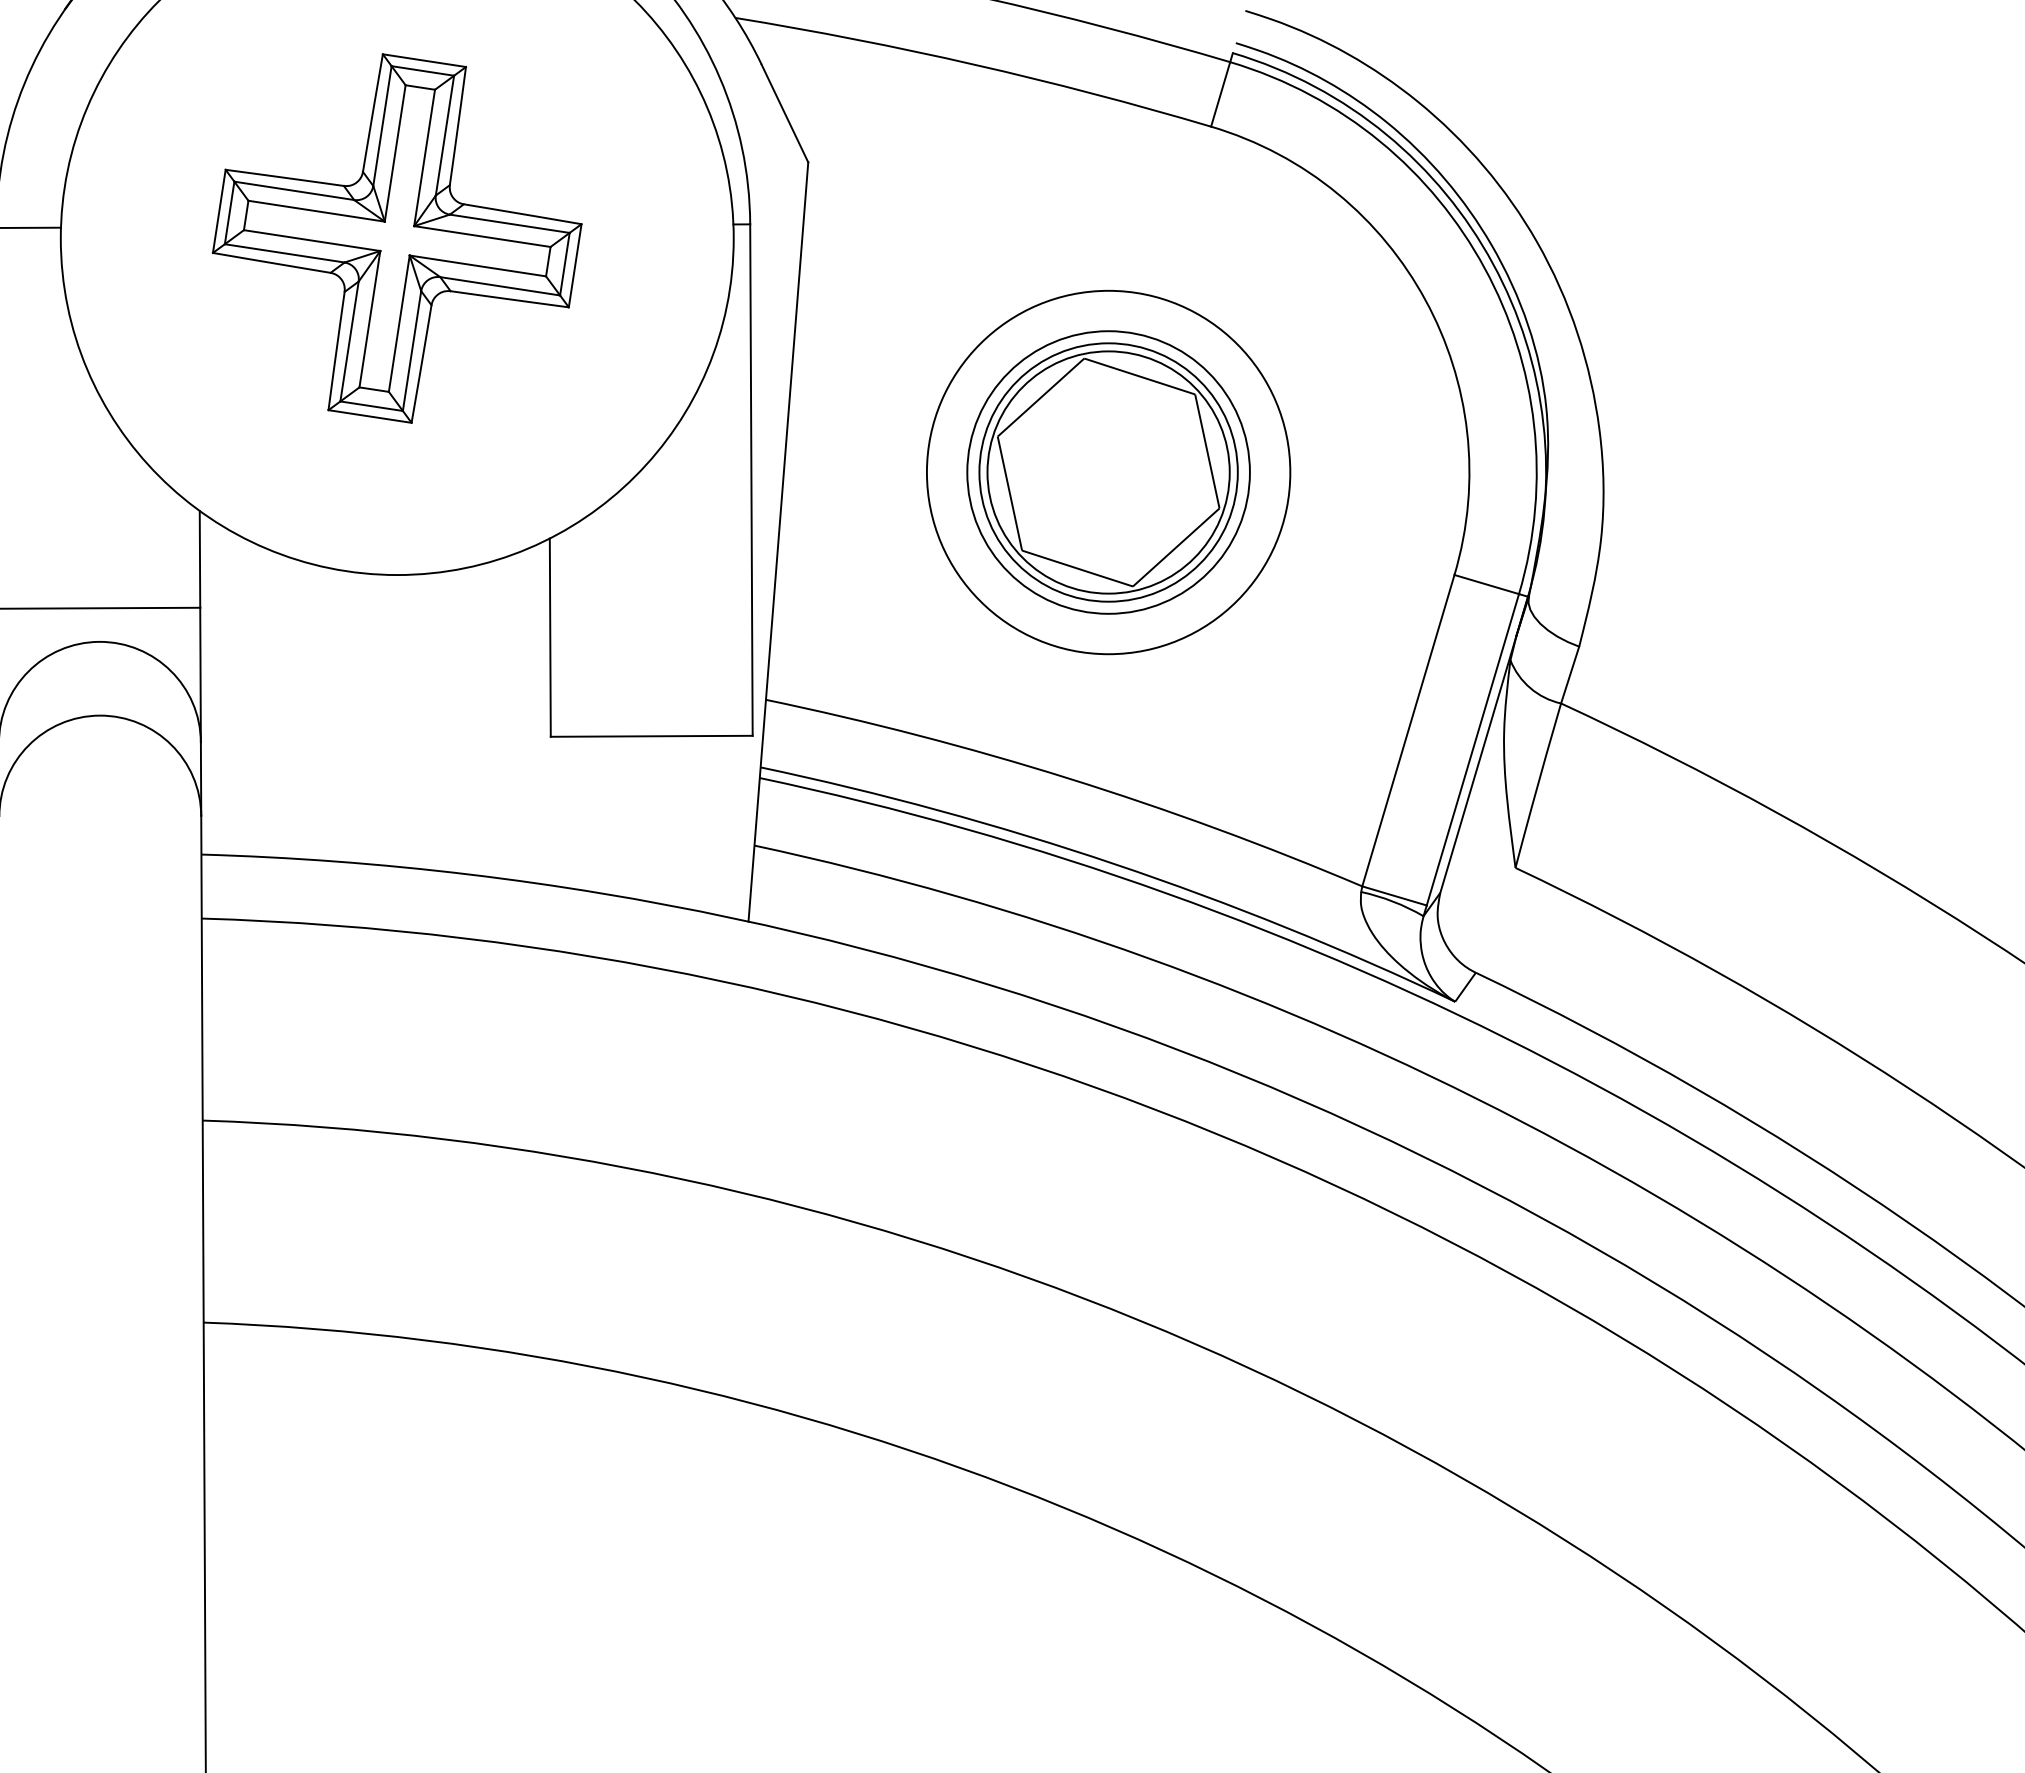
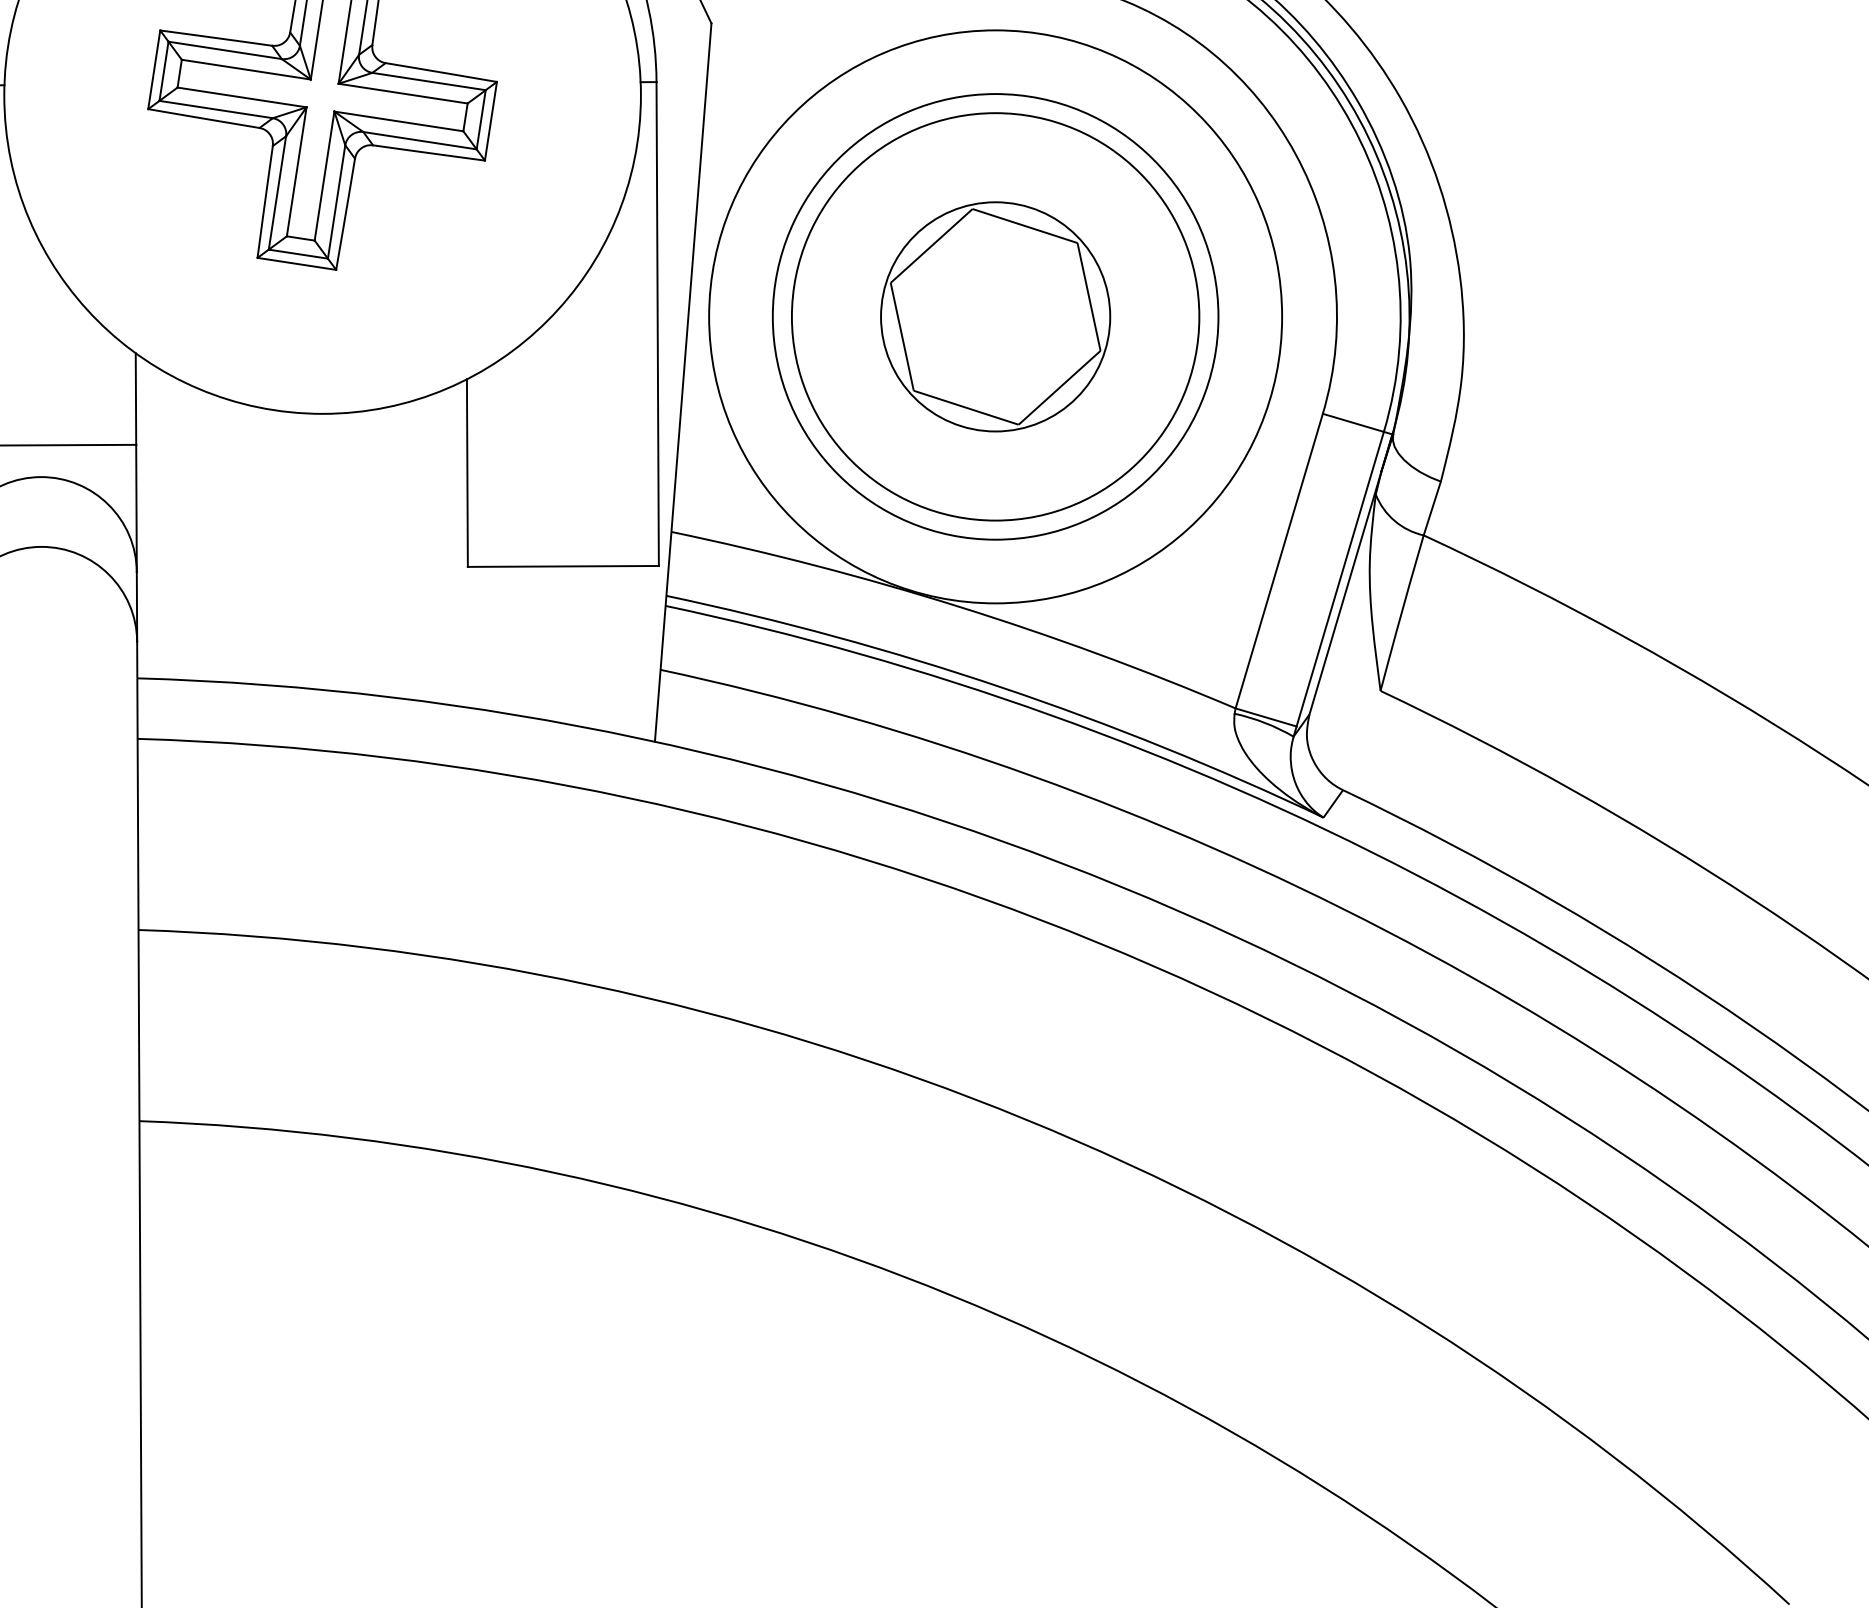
circle: (1108, 472) -> (995, 316), size x1.67
circle: (1108, 472) -> (995, 316), size x1.67
circle: (1108, 472) -> (995, 316), size x1.67

